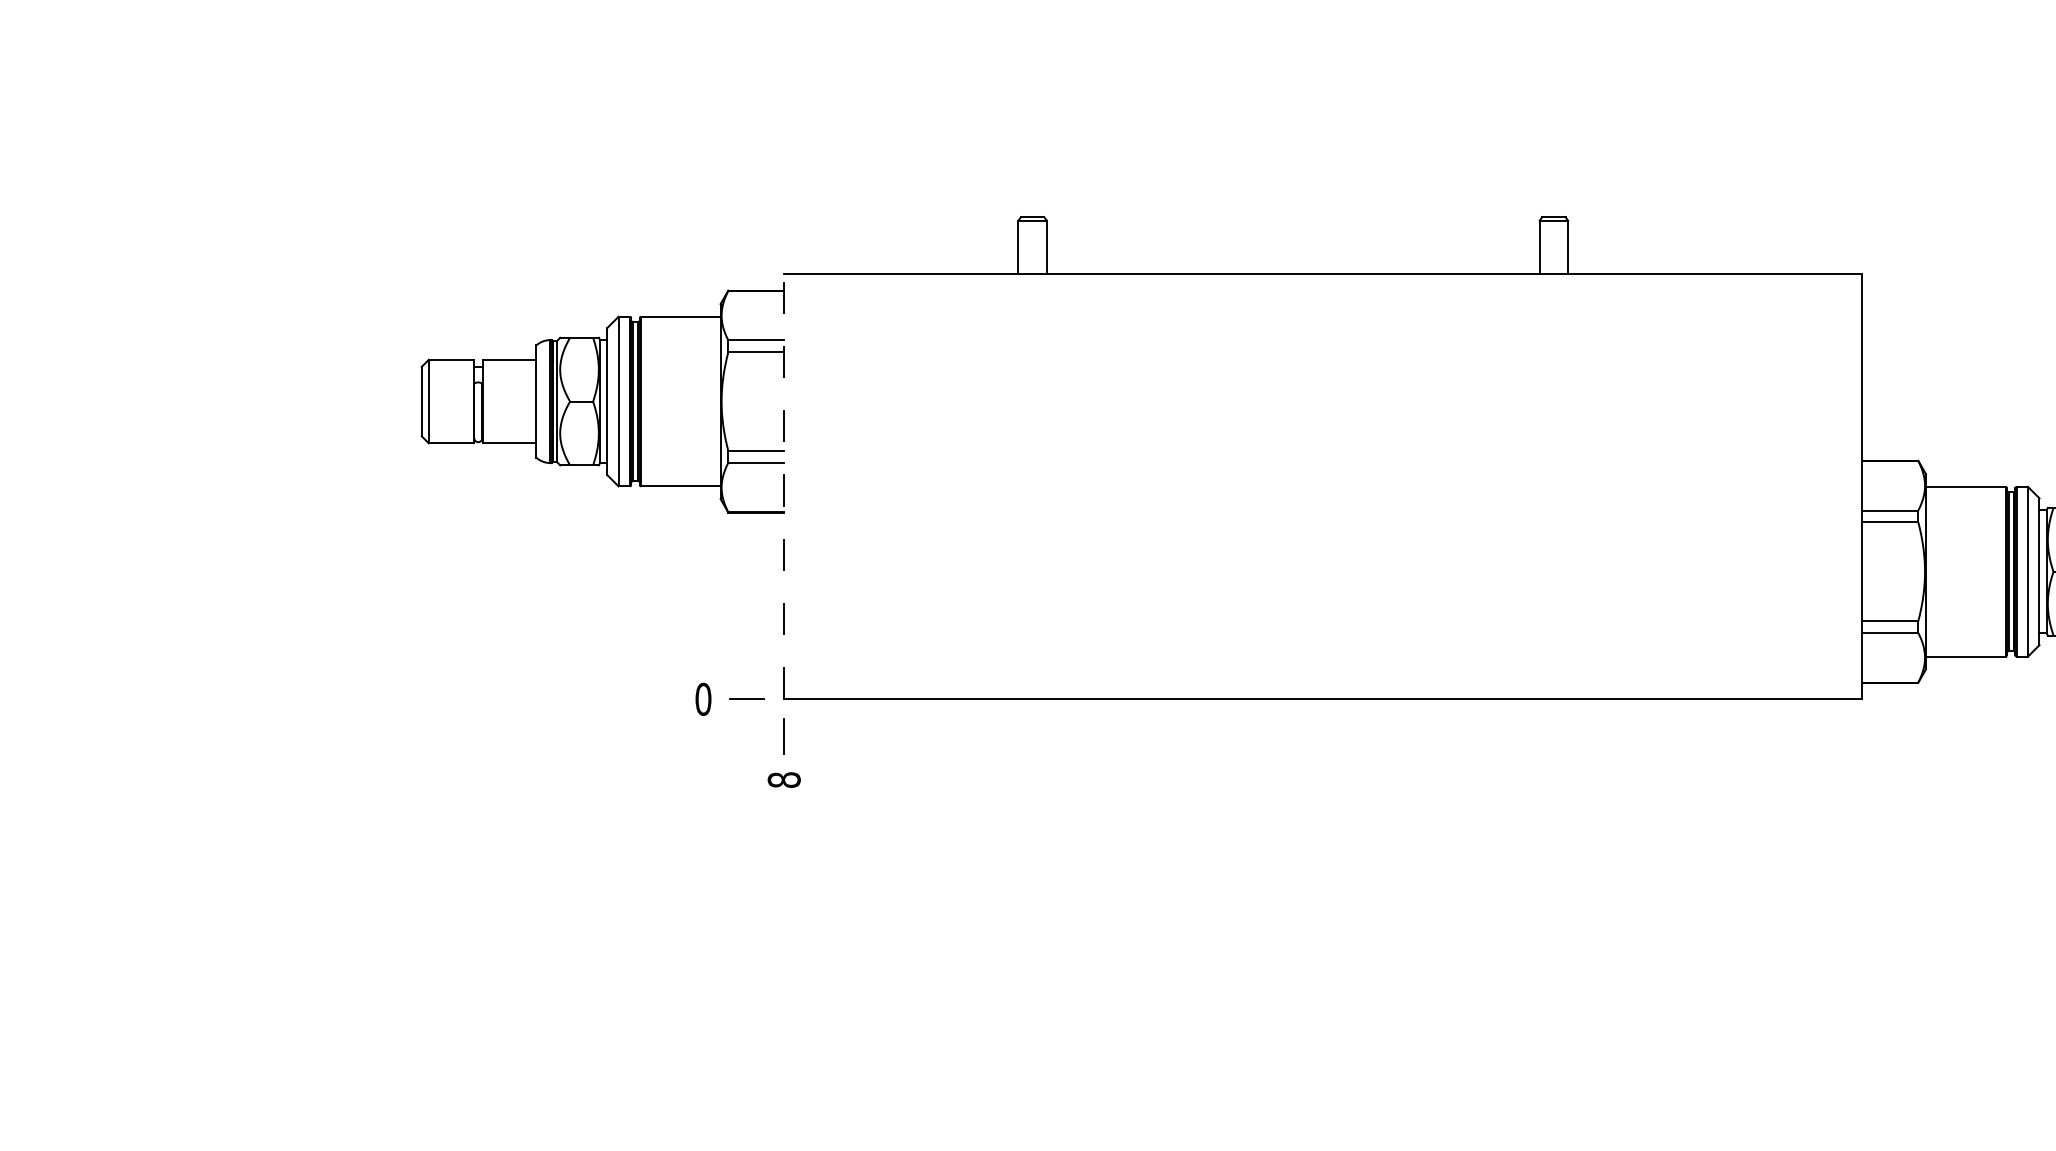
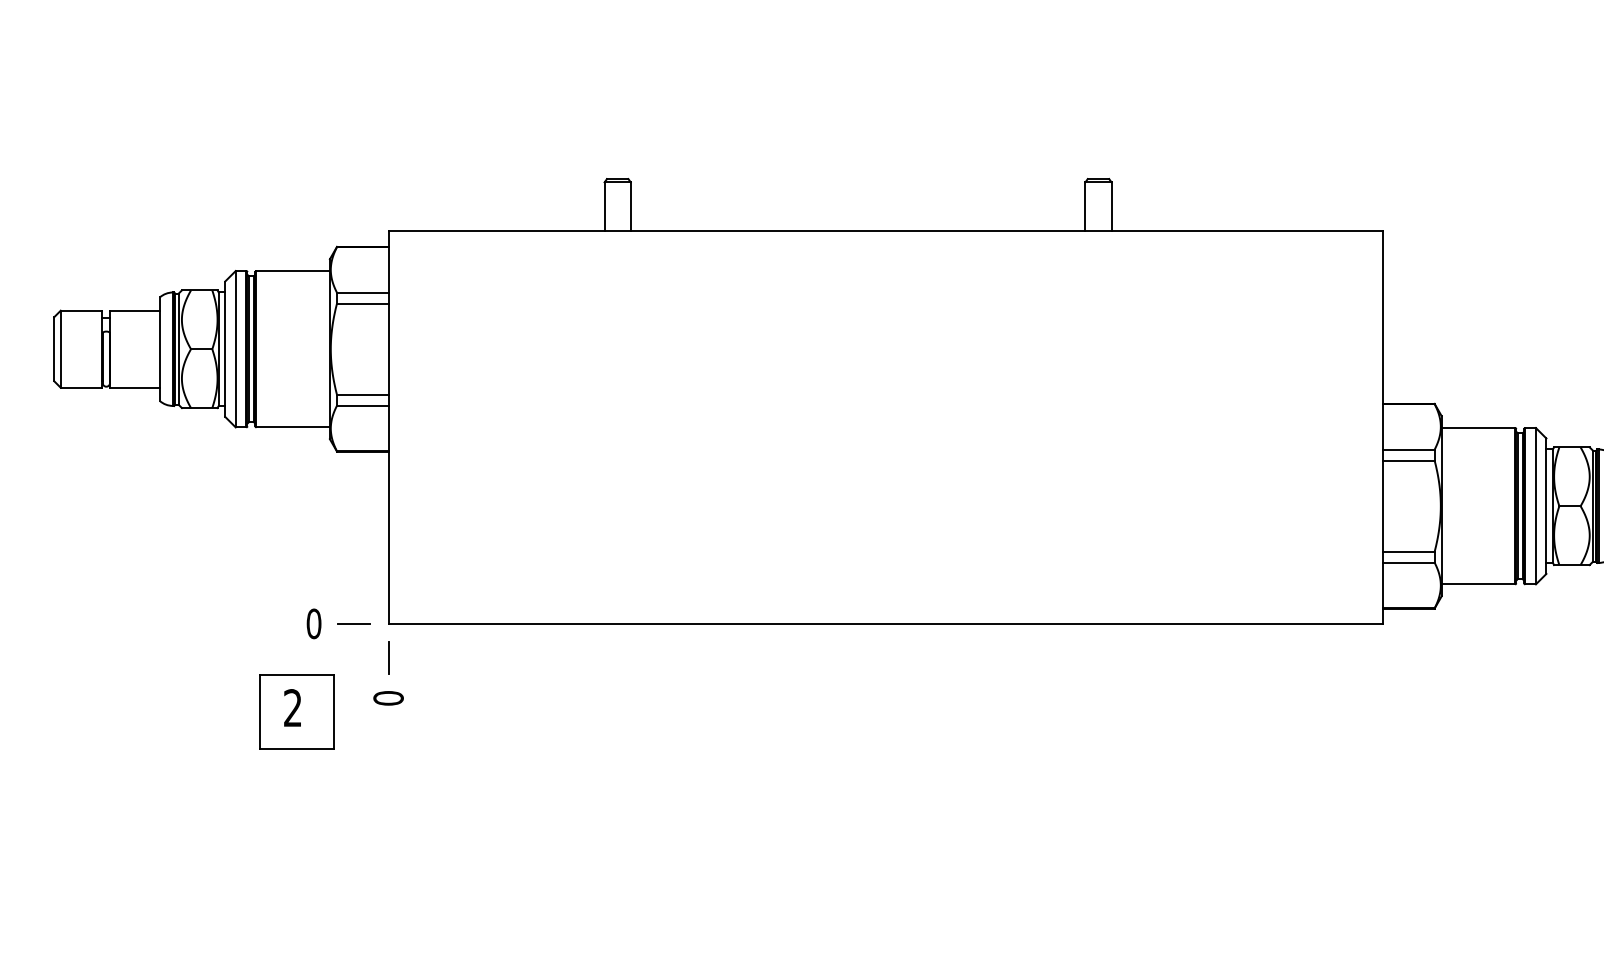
line: (784, 486) -> (388, 427), dashed -> solid
text: (784, 779) -> (388, 697), 8 -> 0
part: (684, 794) -> (296, 711), added

